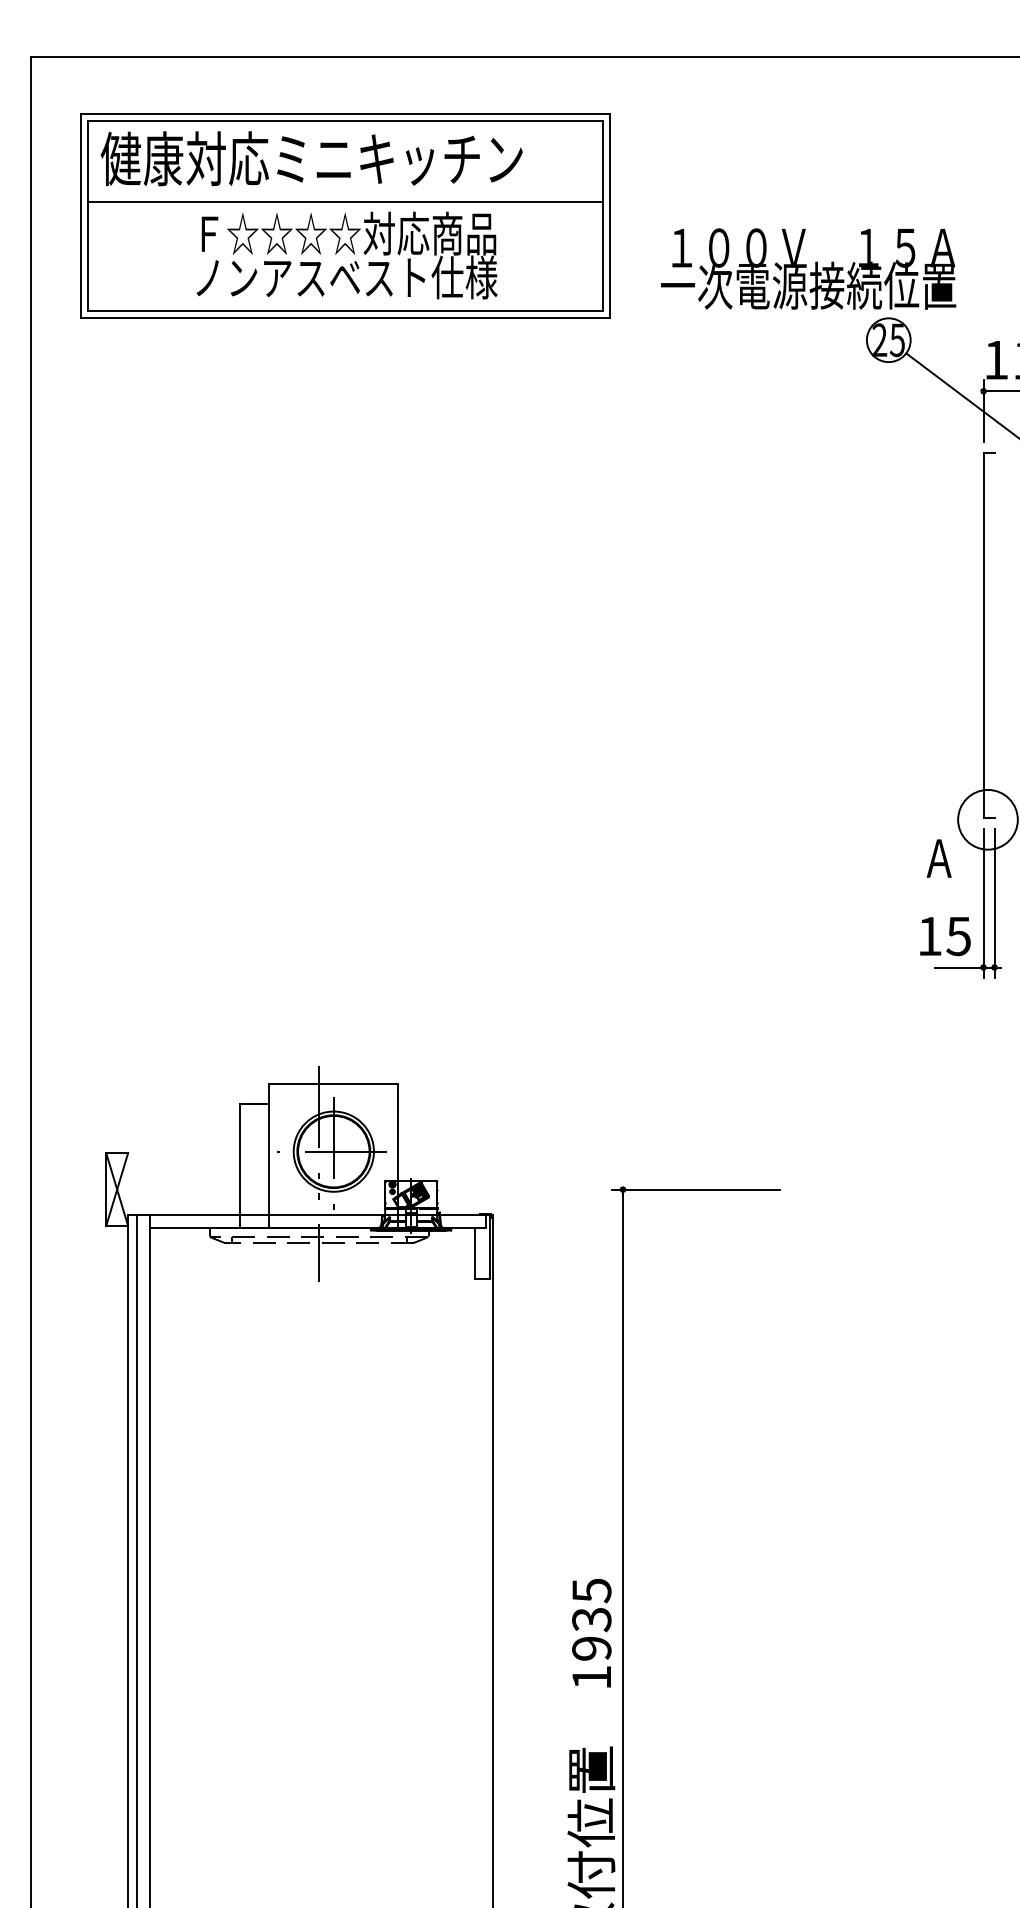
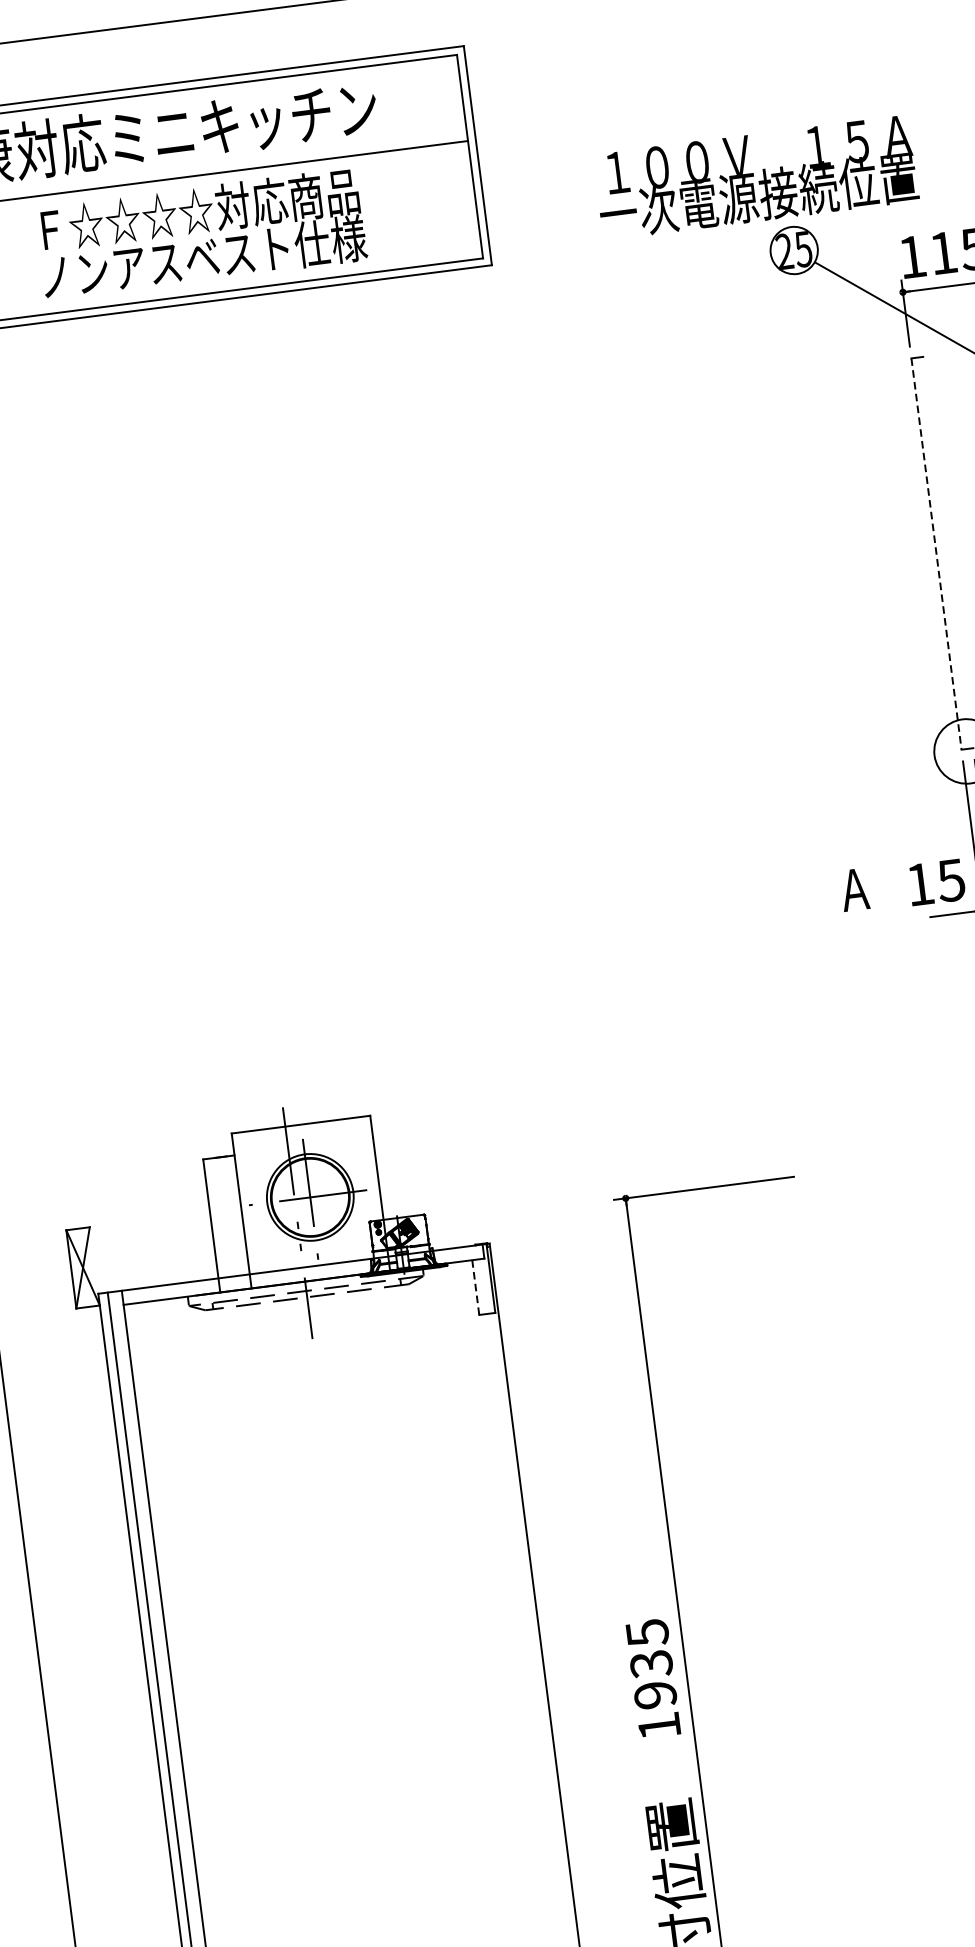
text: (808, 268) -> (756, 177), moved
line: (983, 635) -> (936, 554), solid -> dashed
text: (938, 858) -> (854, 889), moved
line: (474, 1253) -> (475, 1287), solid -> dashed

